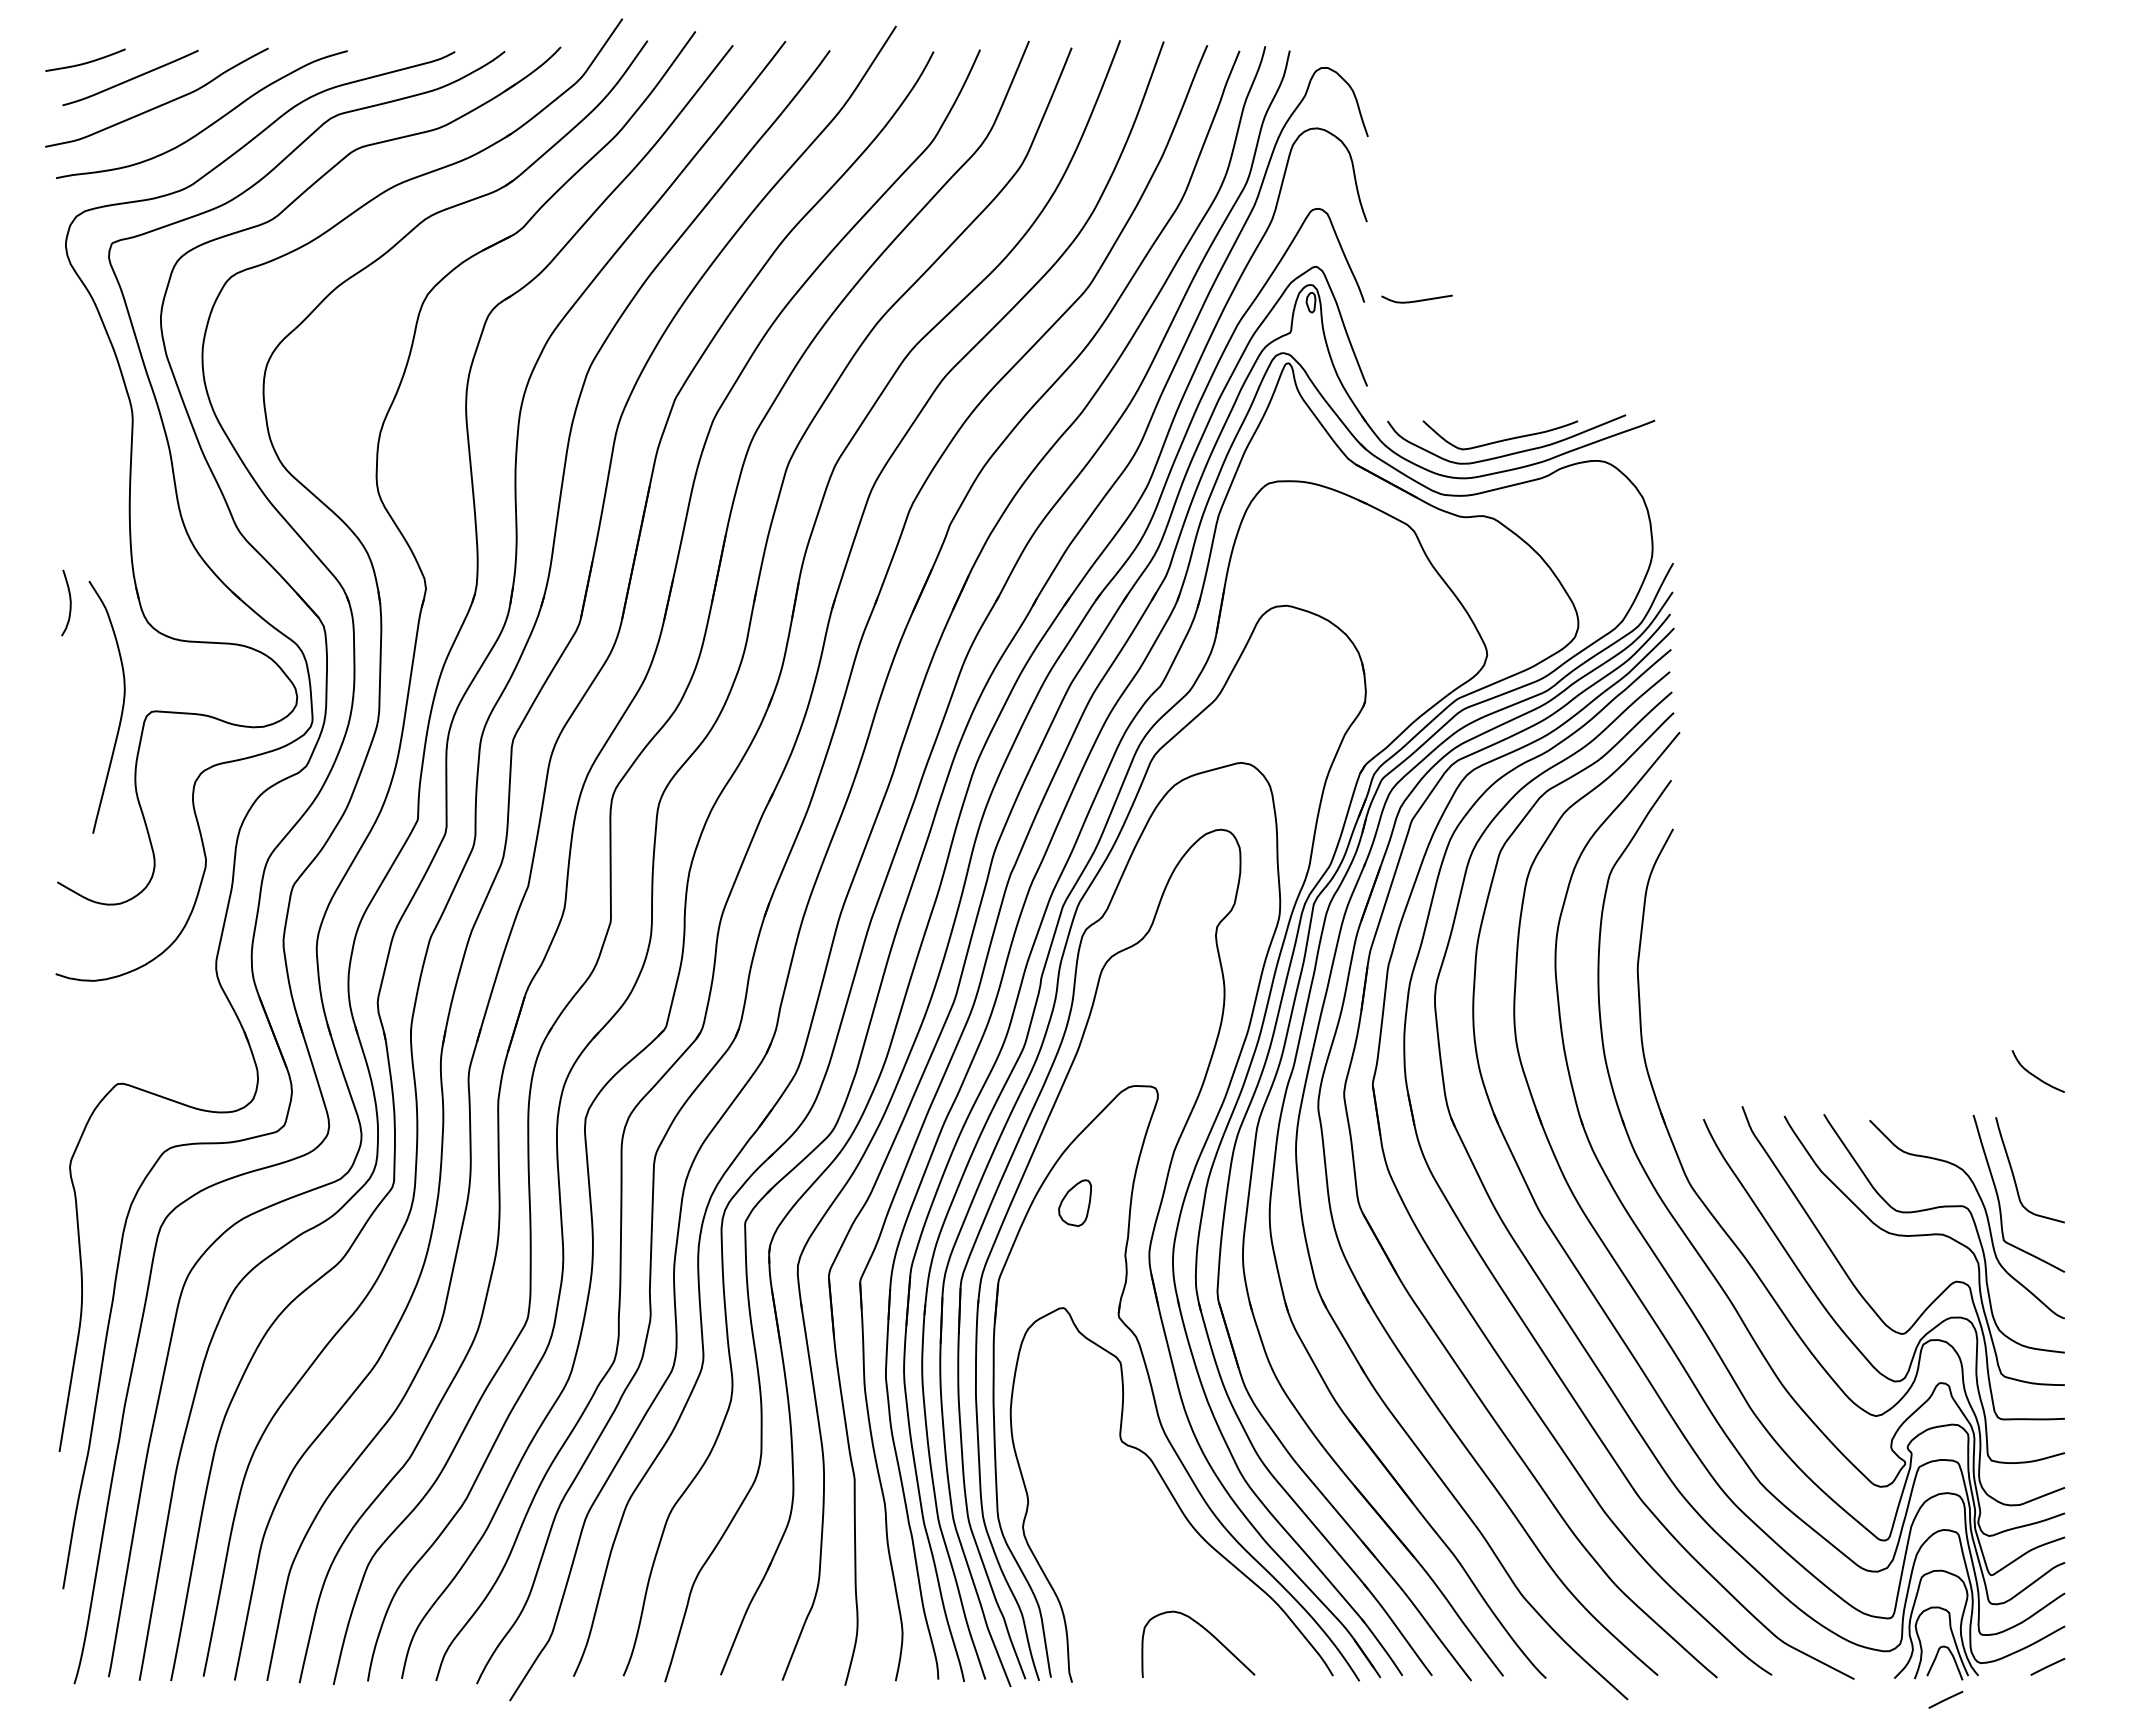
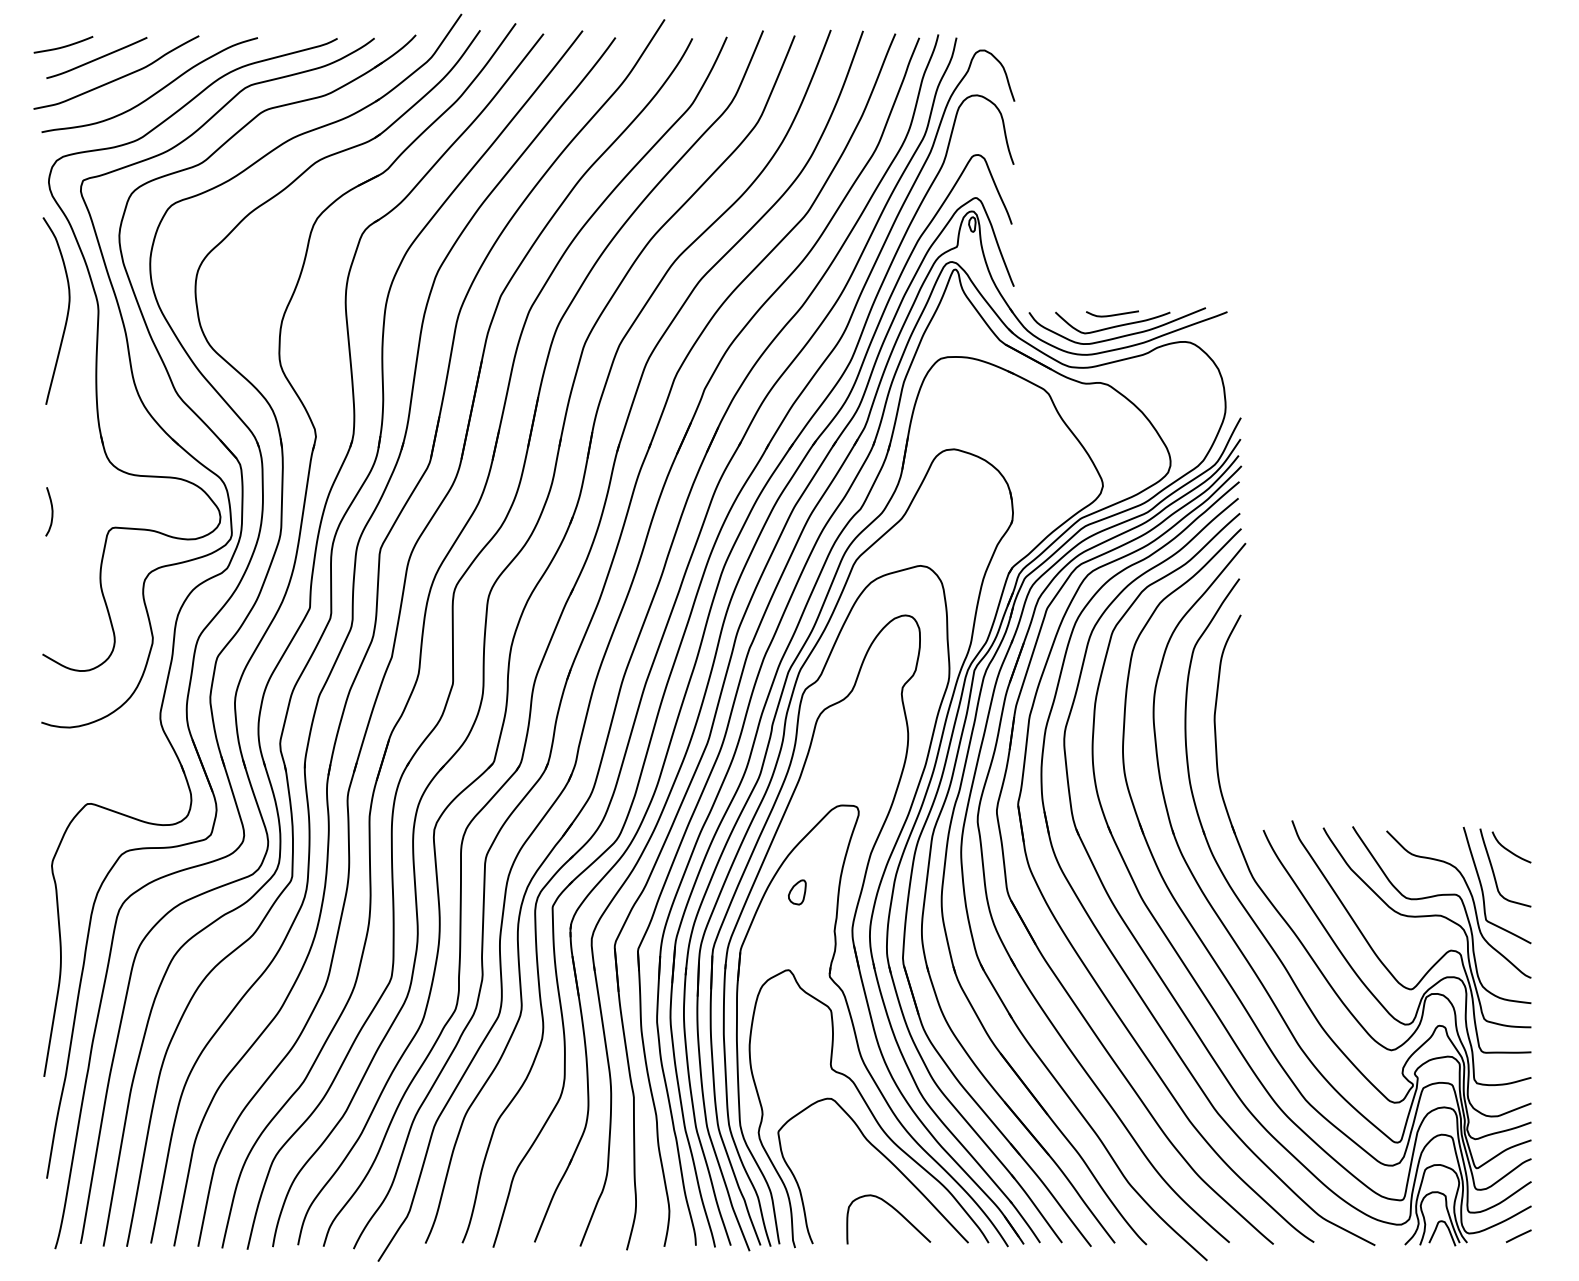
curve: (1416, 300) -> (1112, 314), moved
curve: (69, 602) -> (51, 511), moved
curve: (121, 709) -> (67, 312), moved
curve: (2034, 1074) -> (1508, 849), moved
part: (1074, 1203) -> (796, 892), size x0.71
curve: (1190, 1558) -> (882, 1155), added
line: (1945, 1699) -> (1442, 1260), removed

